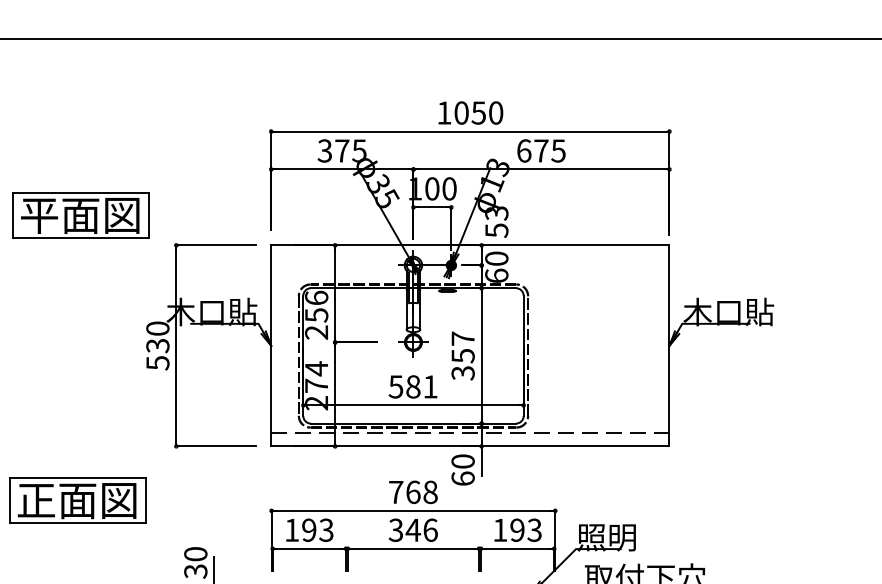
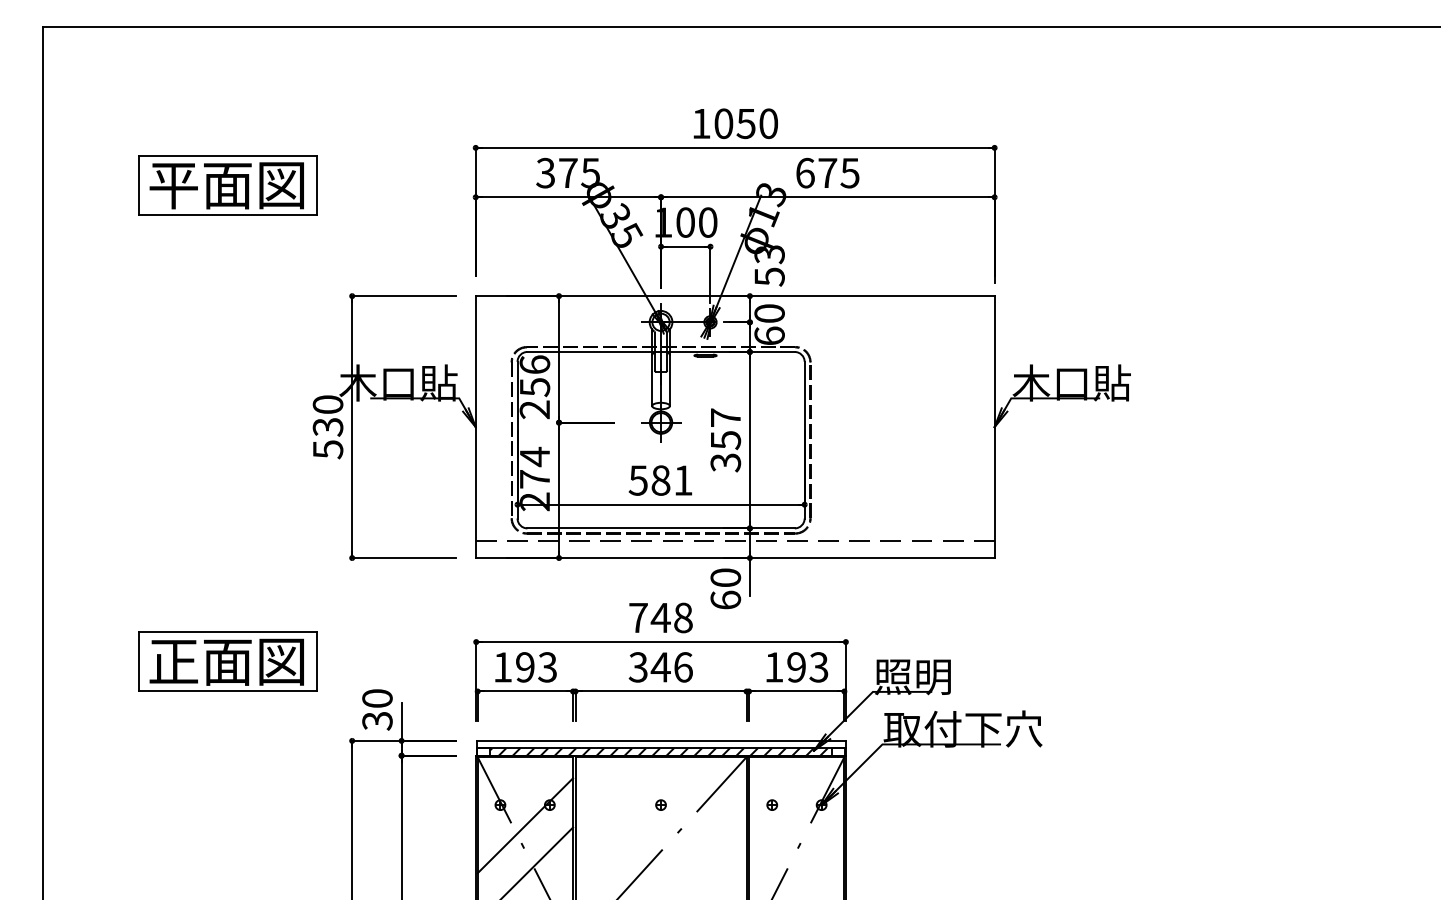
part: (80, 215) -> (227, 185), moved
text: (413, 491) -> (660, 617), 768 -> 748
part: (77, 500) -> (227, 661), moved

